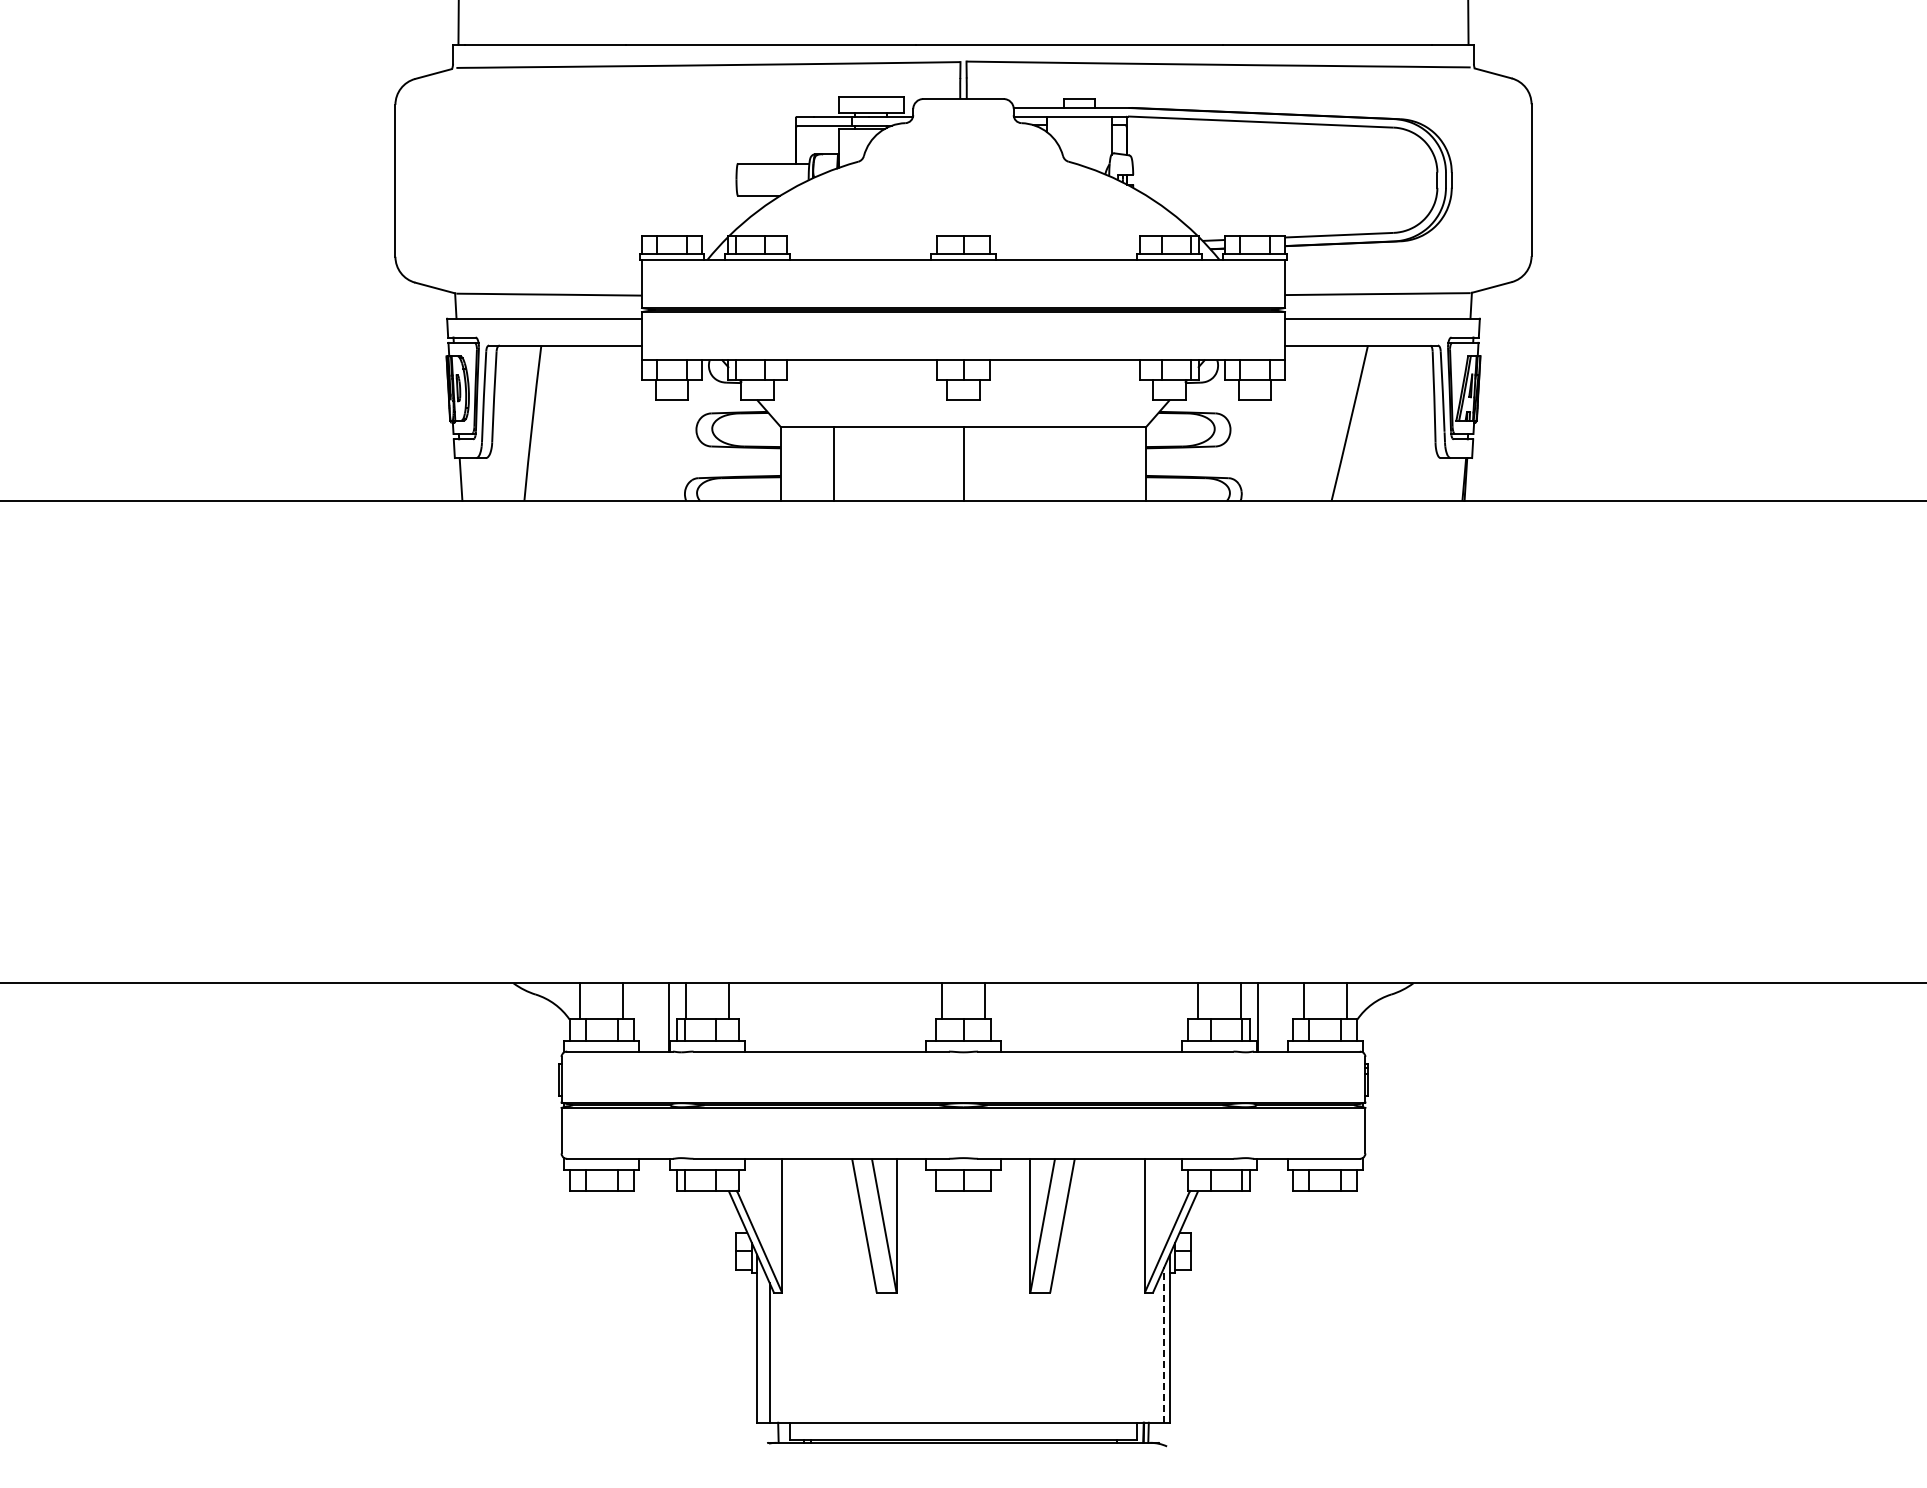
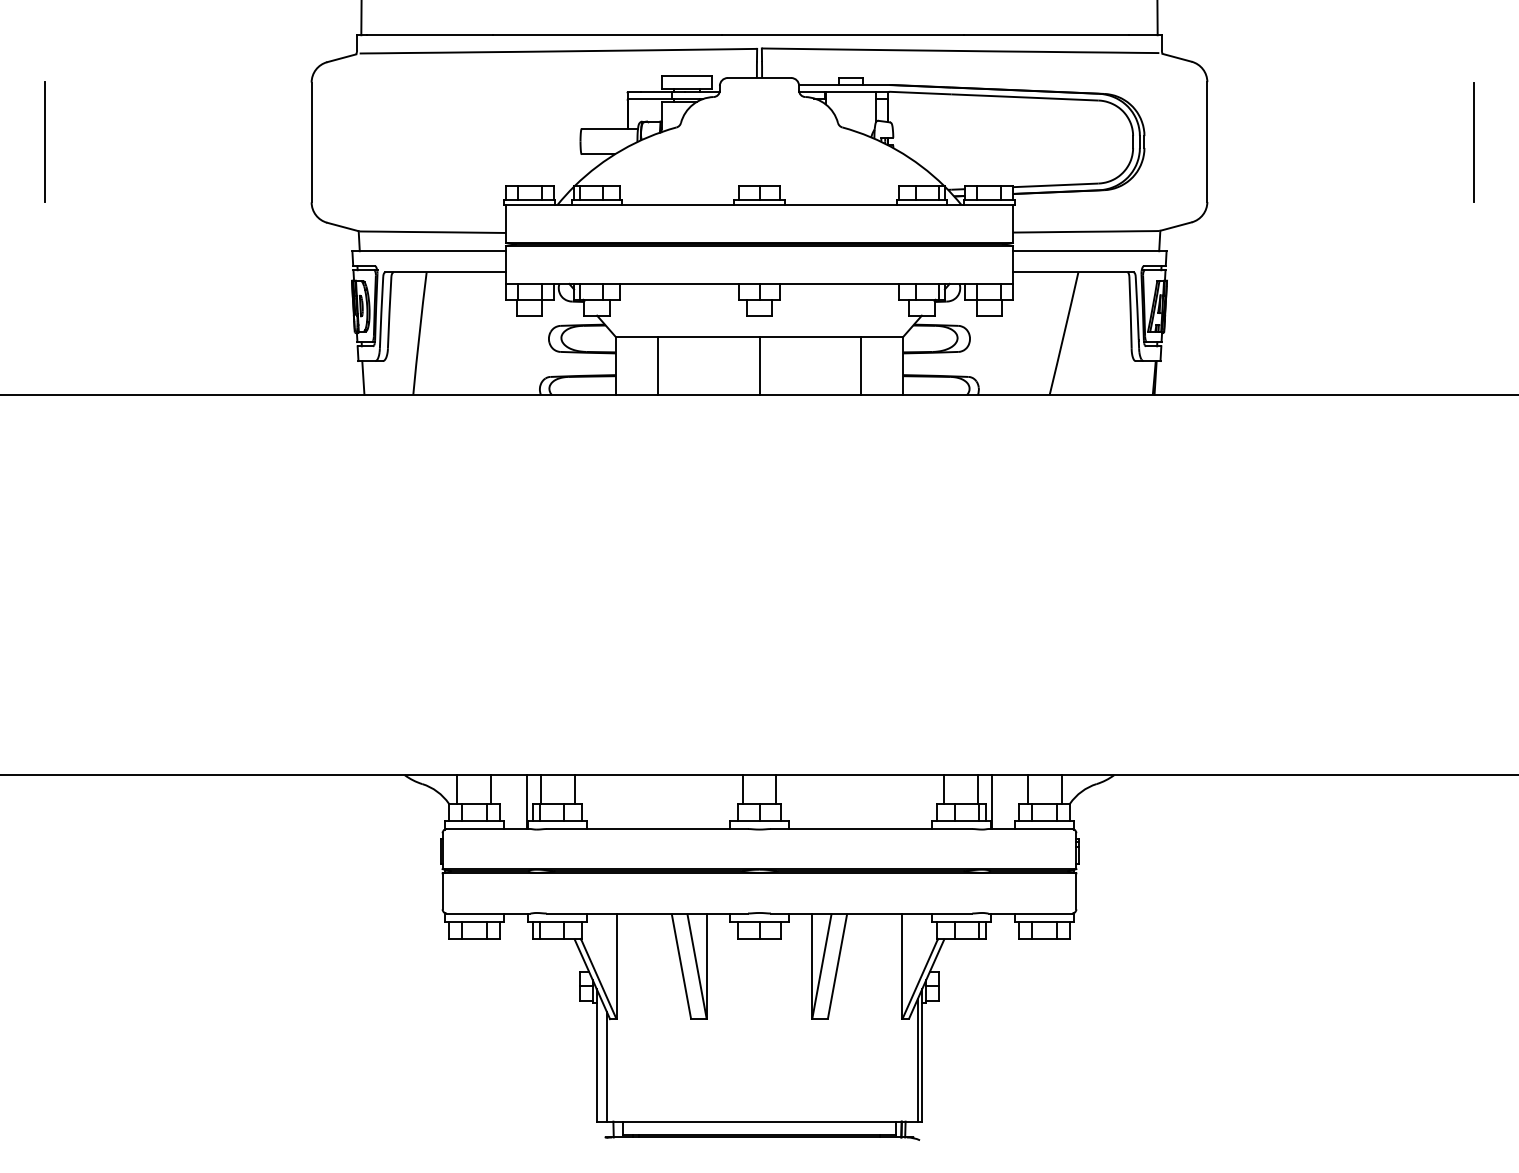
line: (57, 179) -> (45, 141), added
line: (1869, 180) -> (1473, 142), added
line: (1092, 463) -> (861, 365), added
line: (1164, 1344) -> (917, 1059), dashed -> solid

